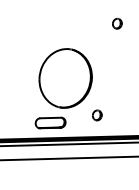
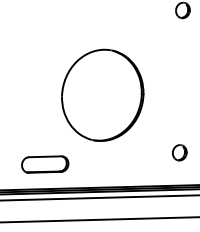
part: (97, 115) -> (180, 152), moved
part: (50, 122) -> (44, 163), moved

